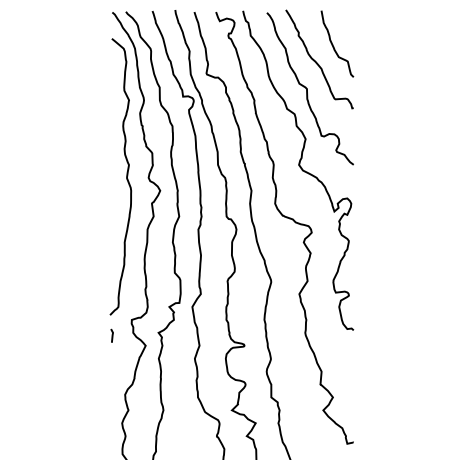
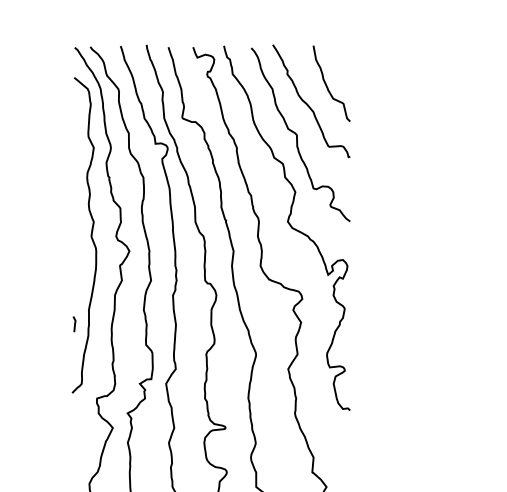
line: (111, 335) -> (73, 323), moved

